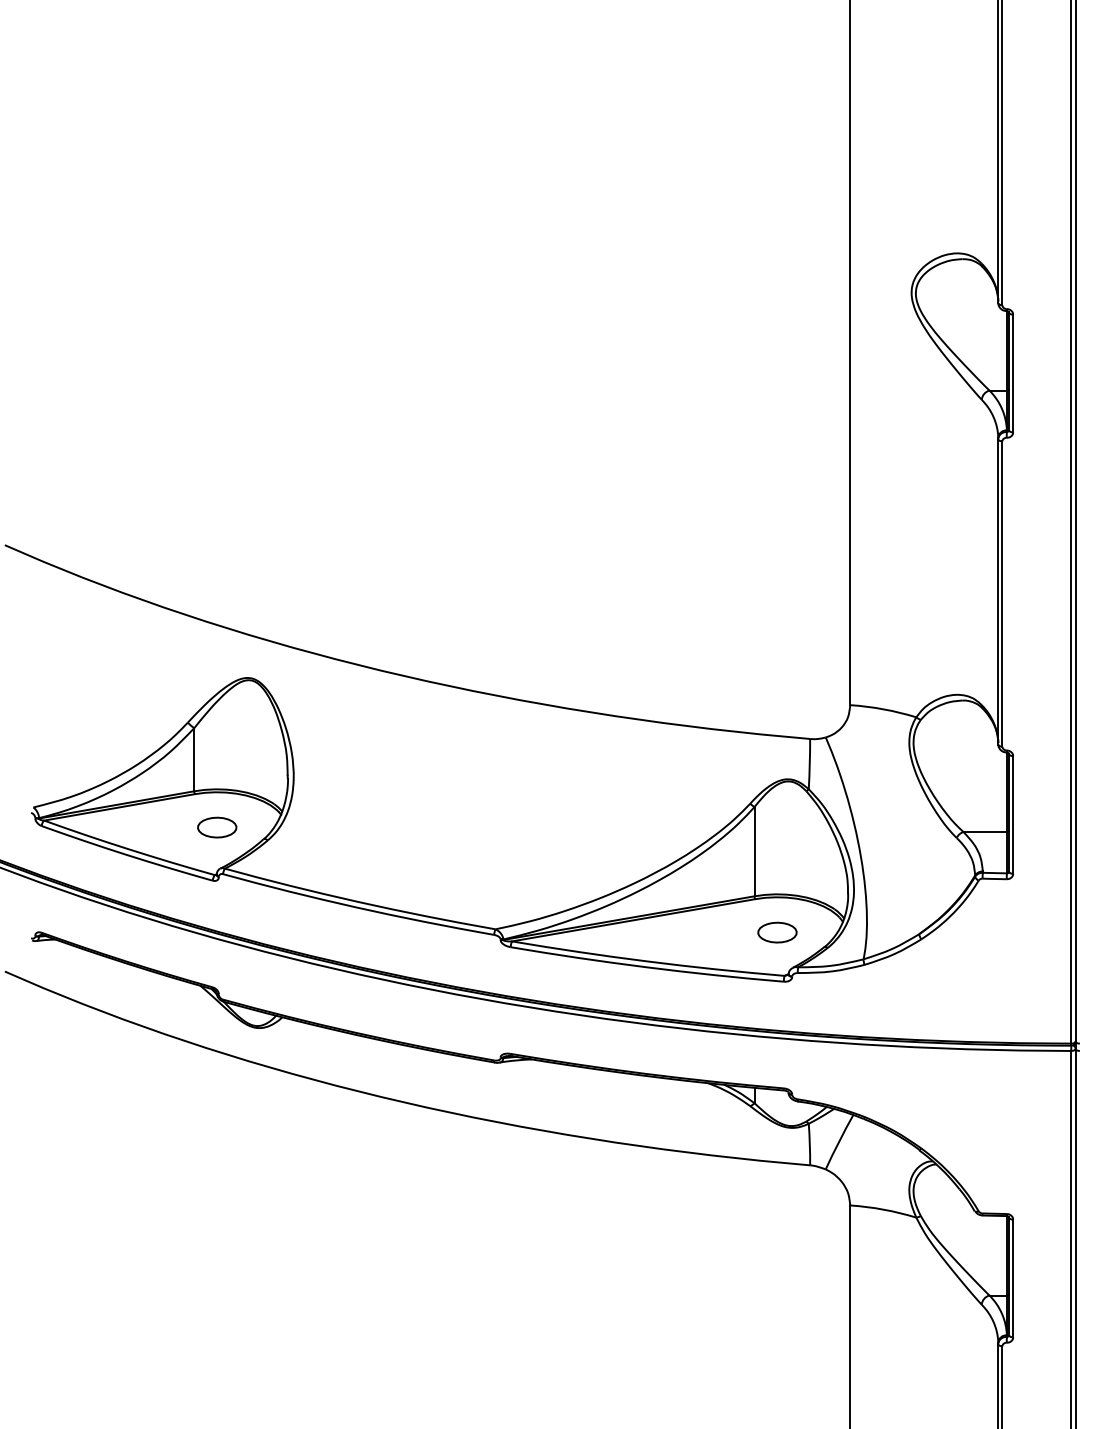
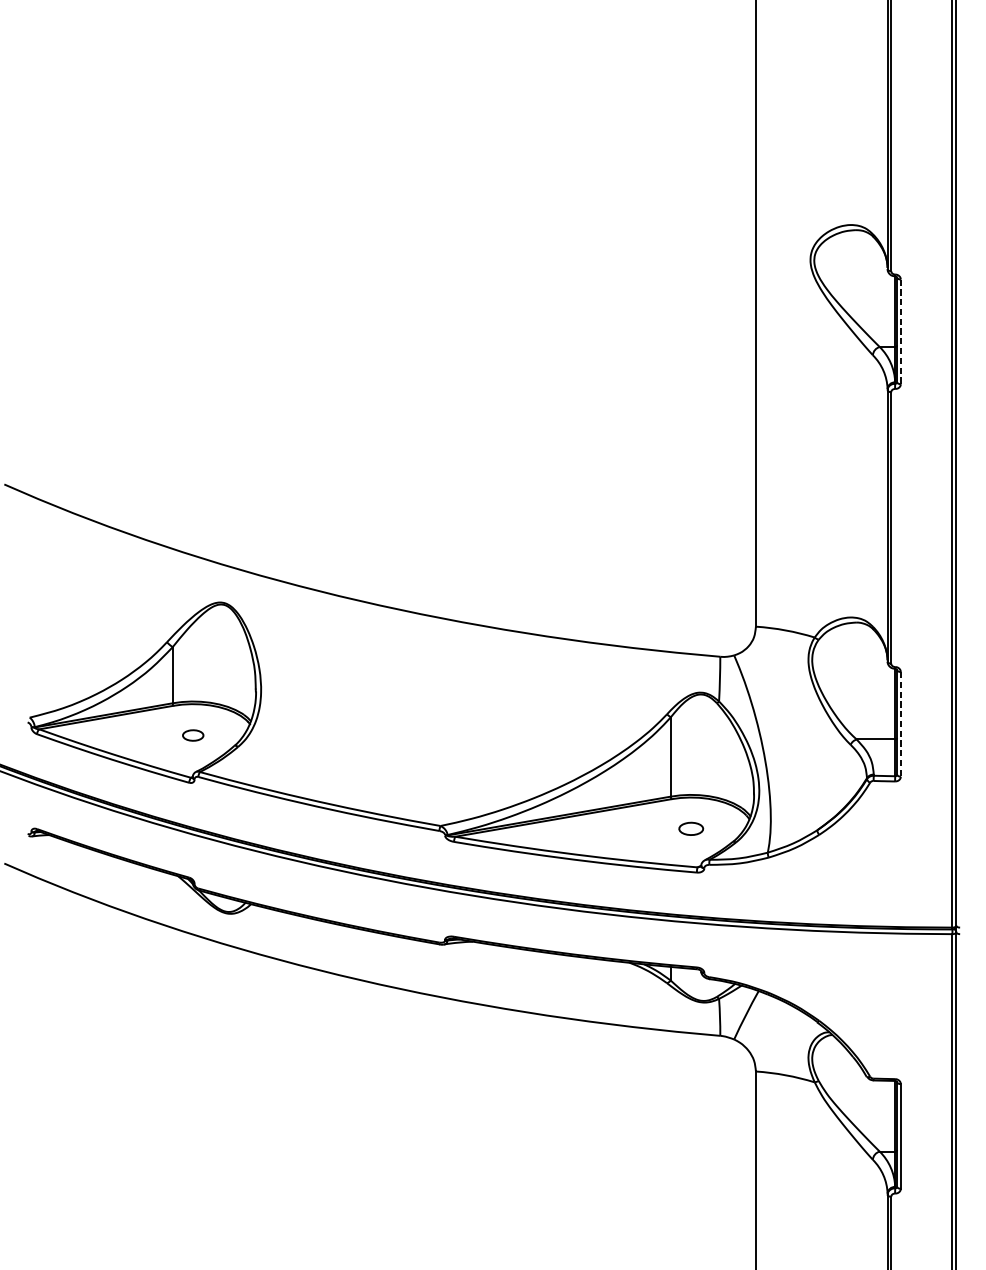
line: (1013, 373) -> (901, 331), solid -> dashed
line: (1013, 815) -> (901, 724), solid -> dashed
part: (217, 827) -> (193, 735), size x0.6
part: (777, 932) -> (691, 828), size x0.7

